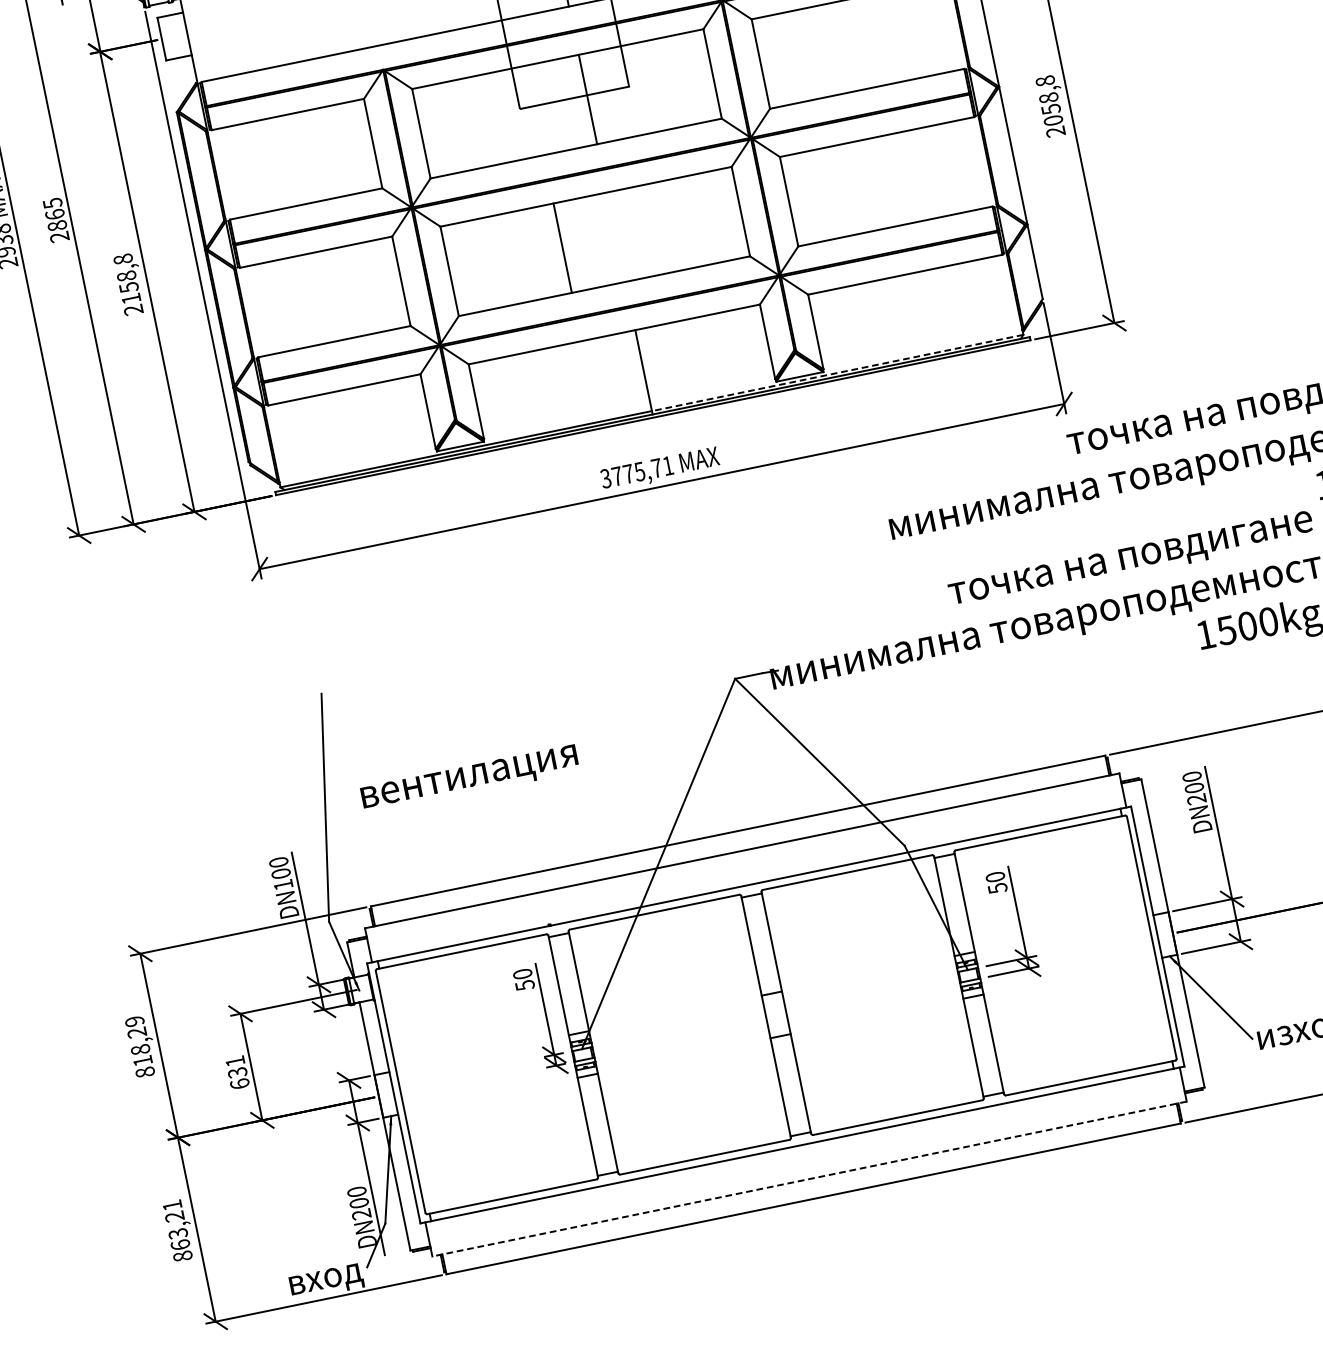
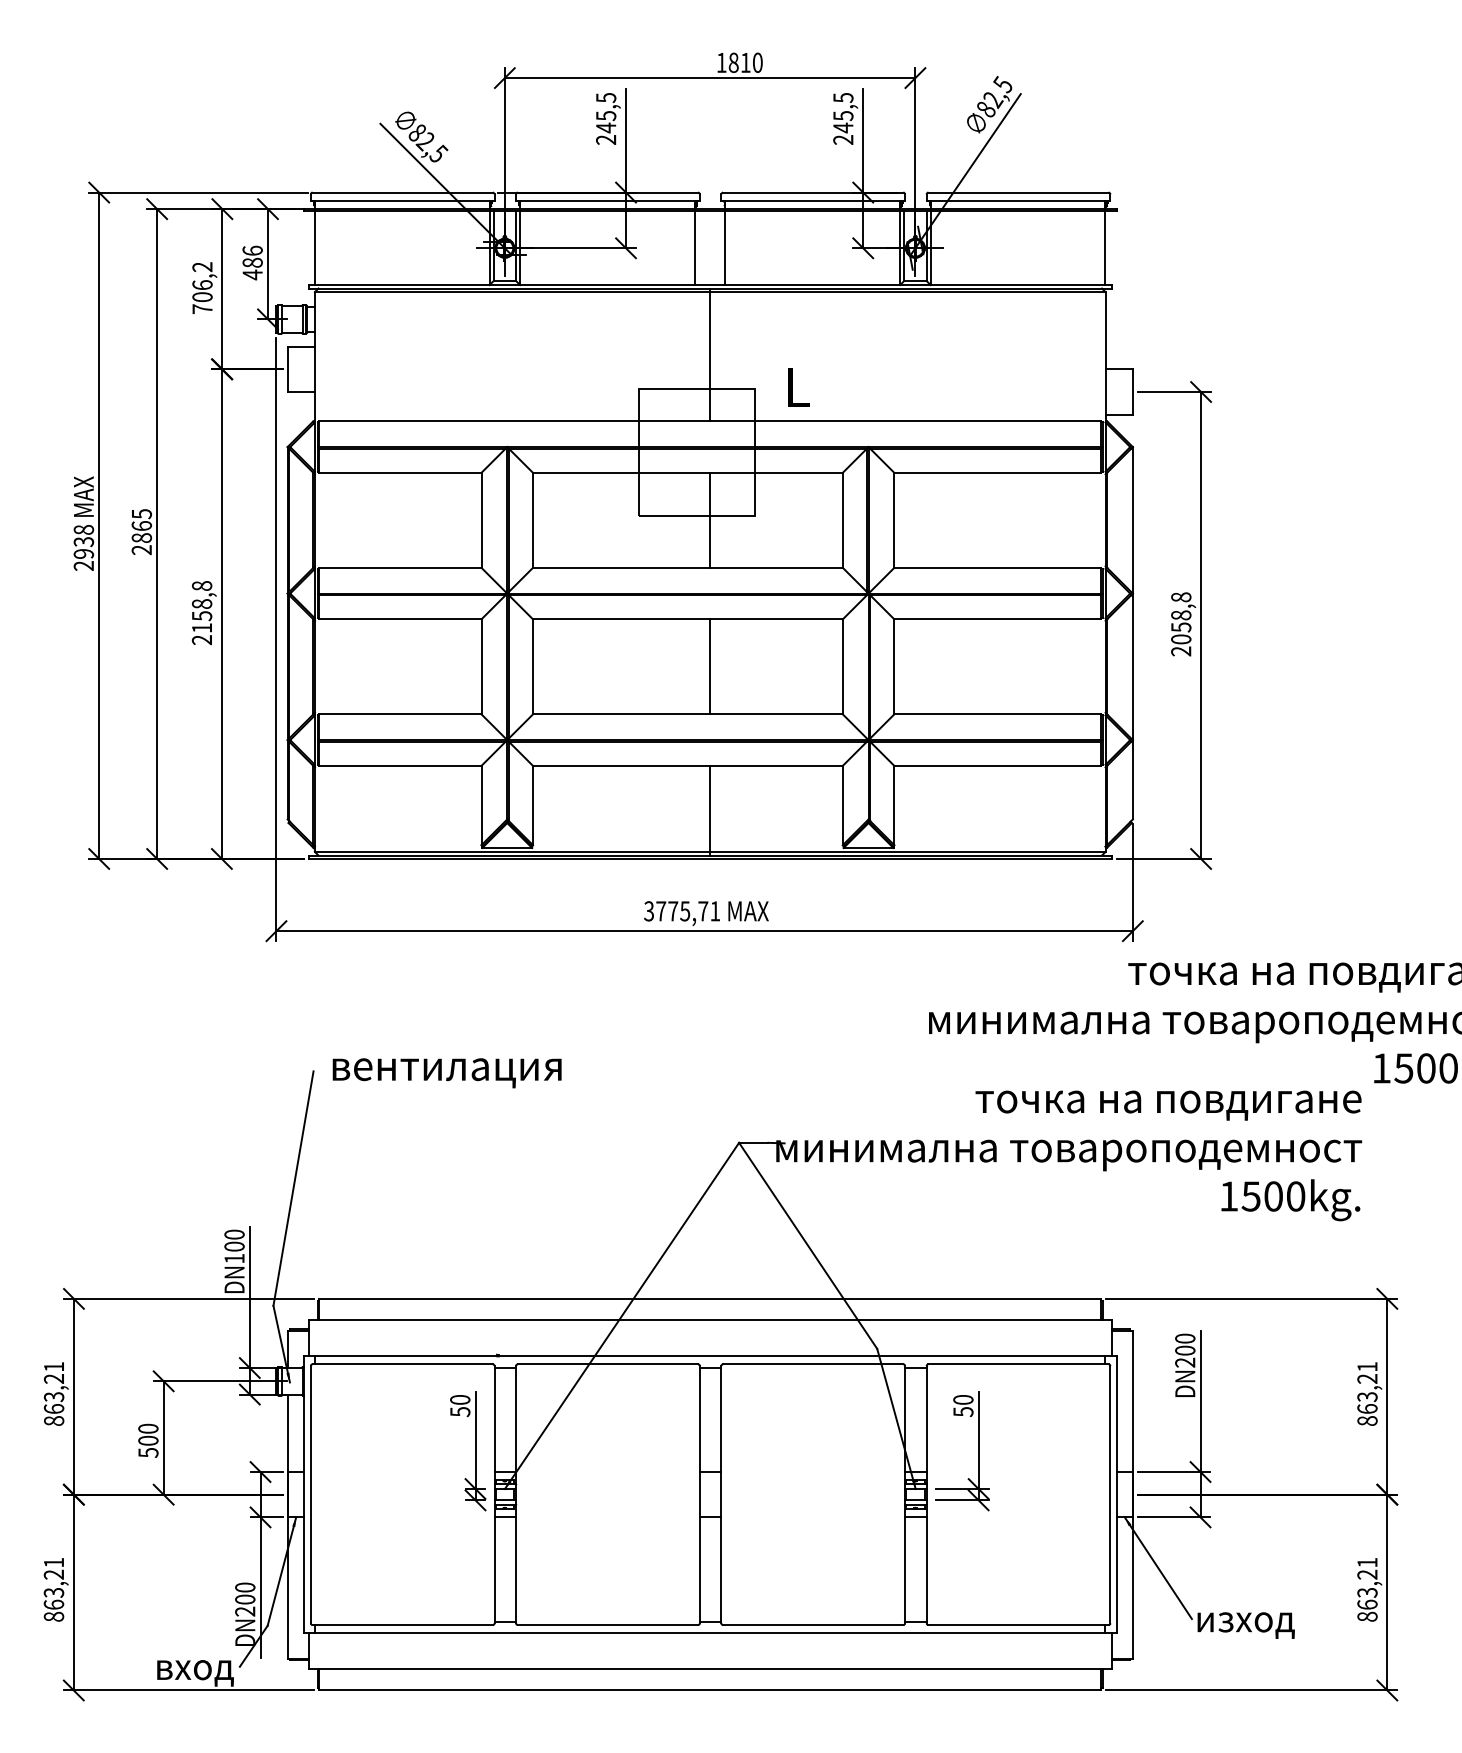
line: (562, 247) -> (710, 666), moved
line: (837, 372) -> (907, 851), dashed -> solid
text: (469, 780) -> (446, 1073), moved
text: (138, 1040) -> (53, 1387), 818,29 -> 863,21
text: (237, 1072) -> (148, 1440), 631 -> 500
line: (808, 1179) -> (709, 1669), dashed -> solid

